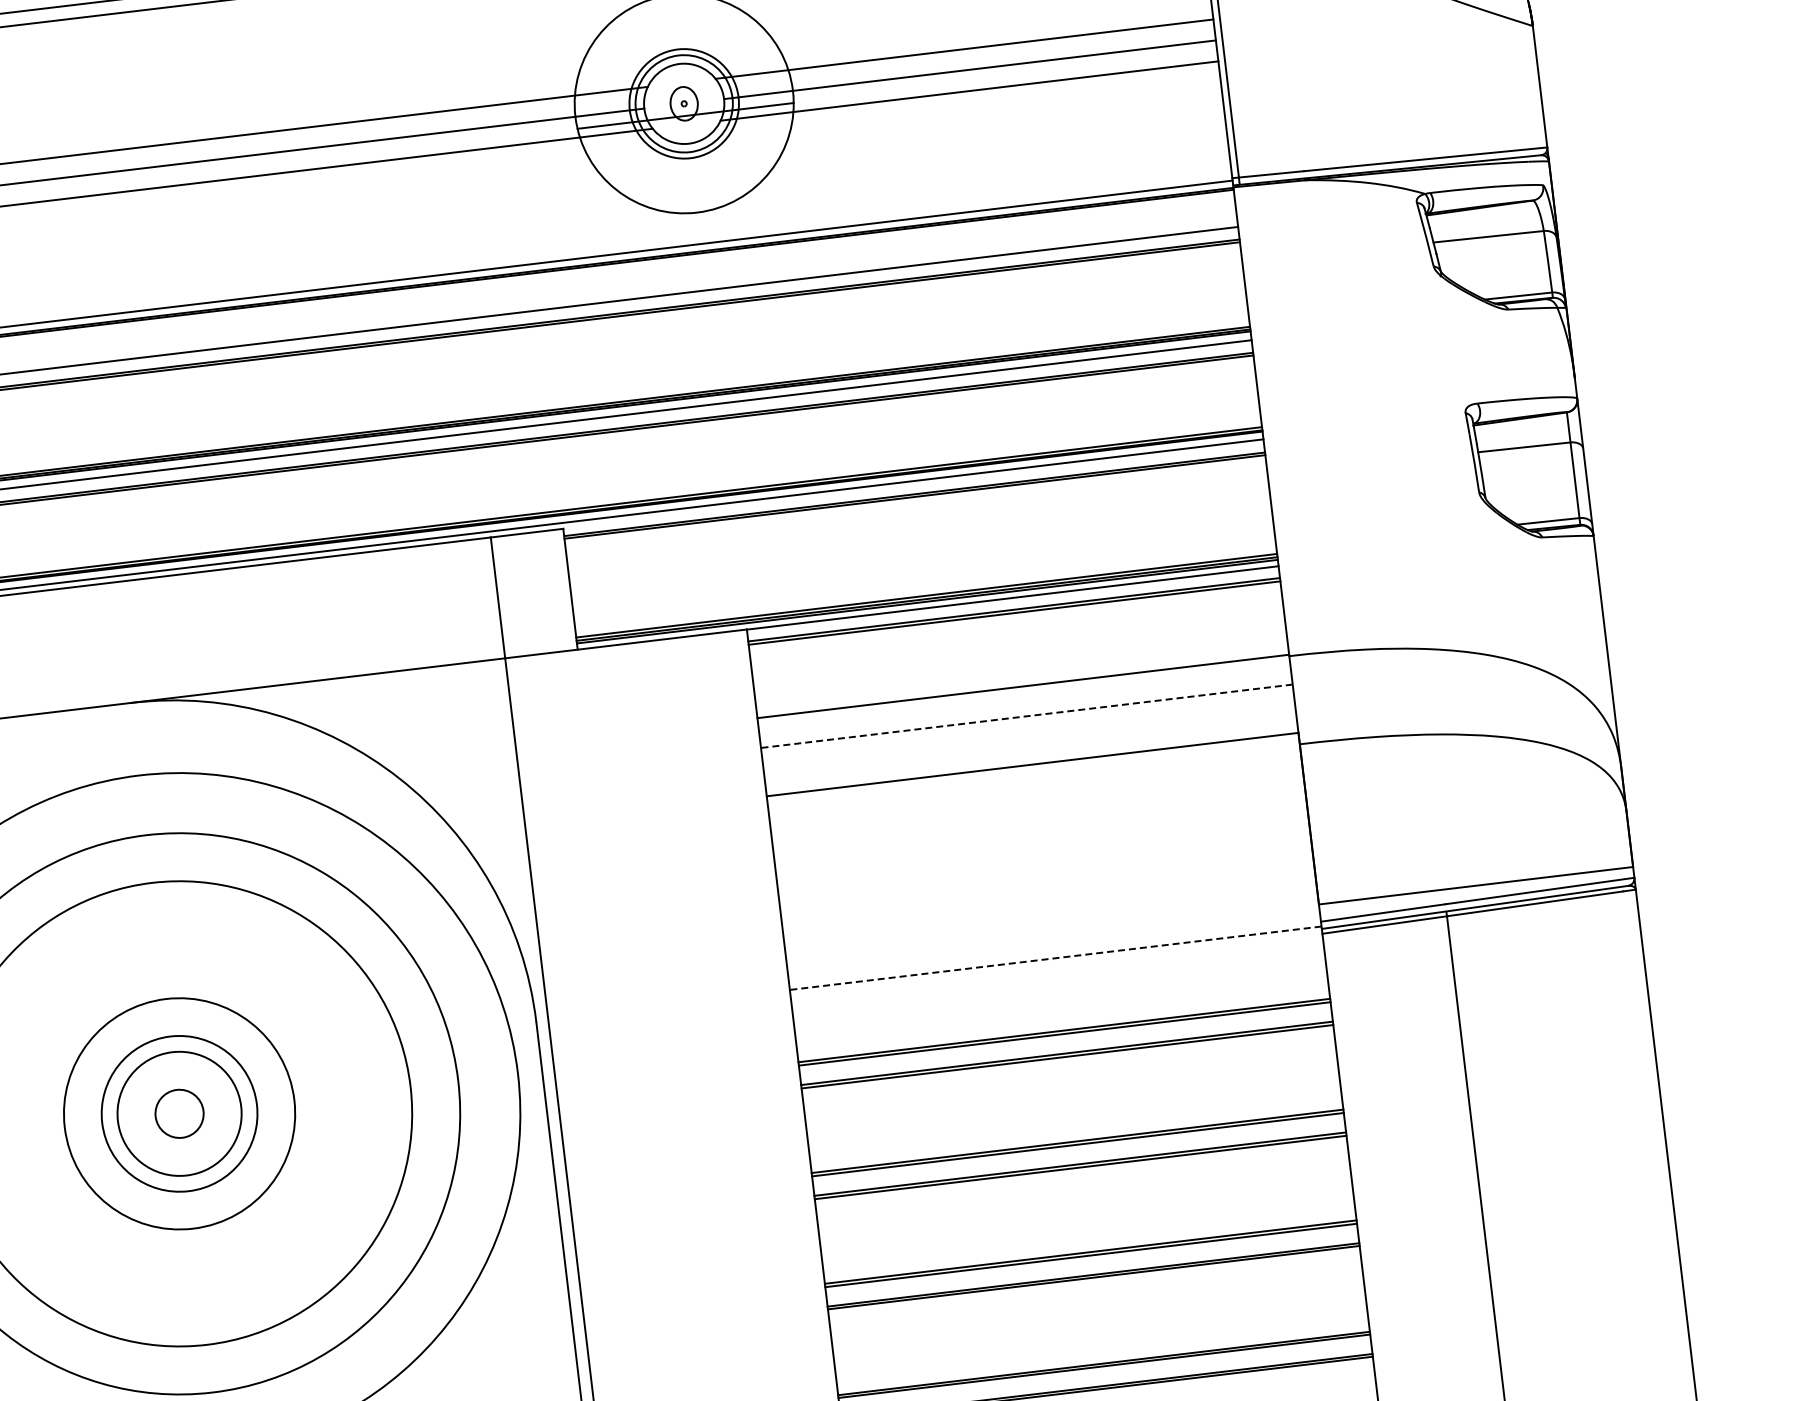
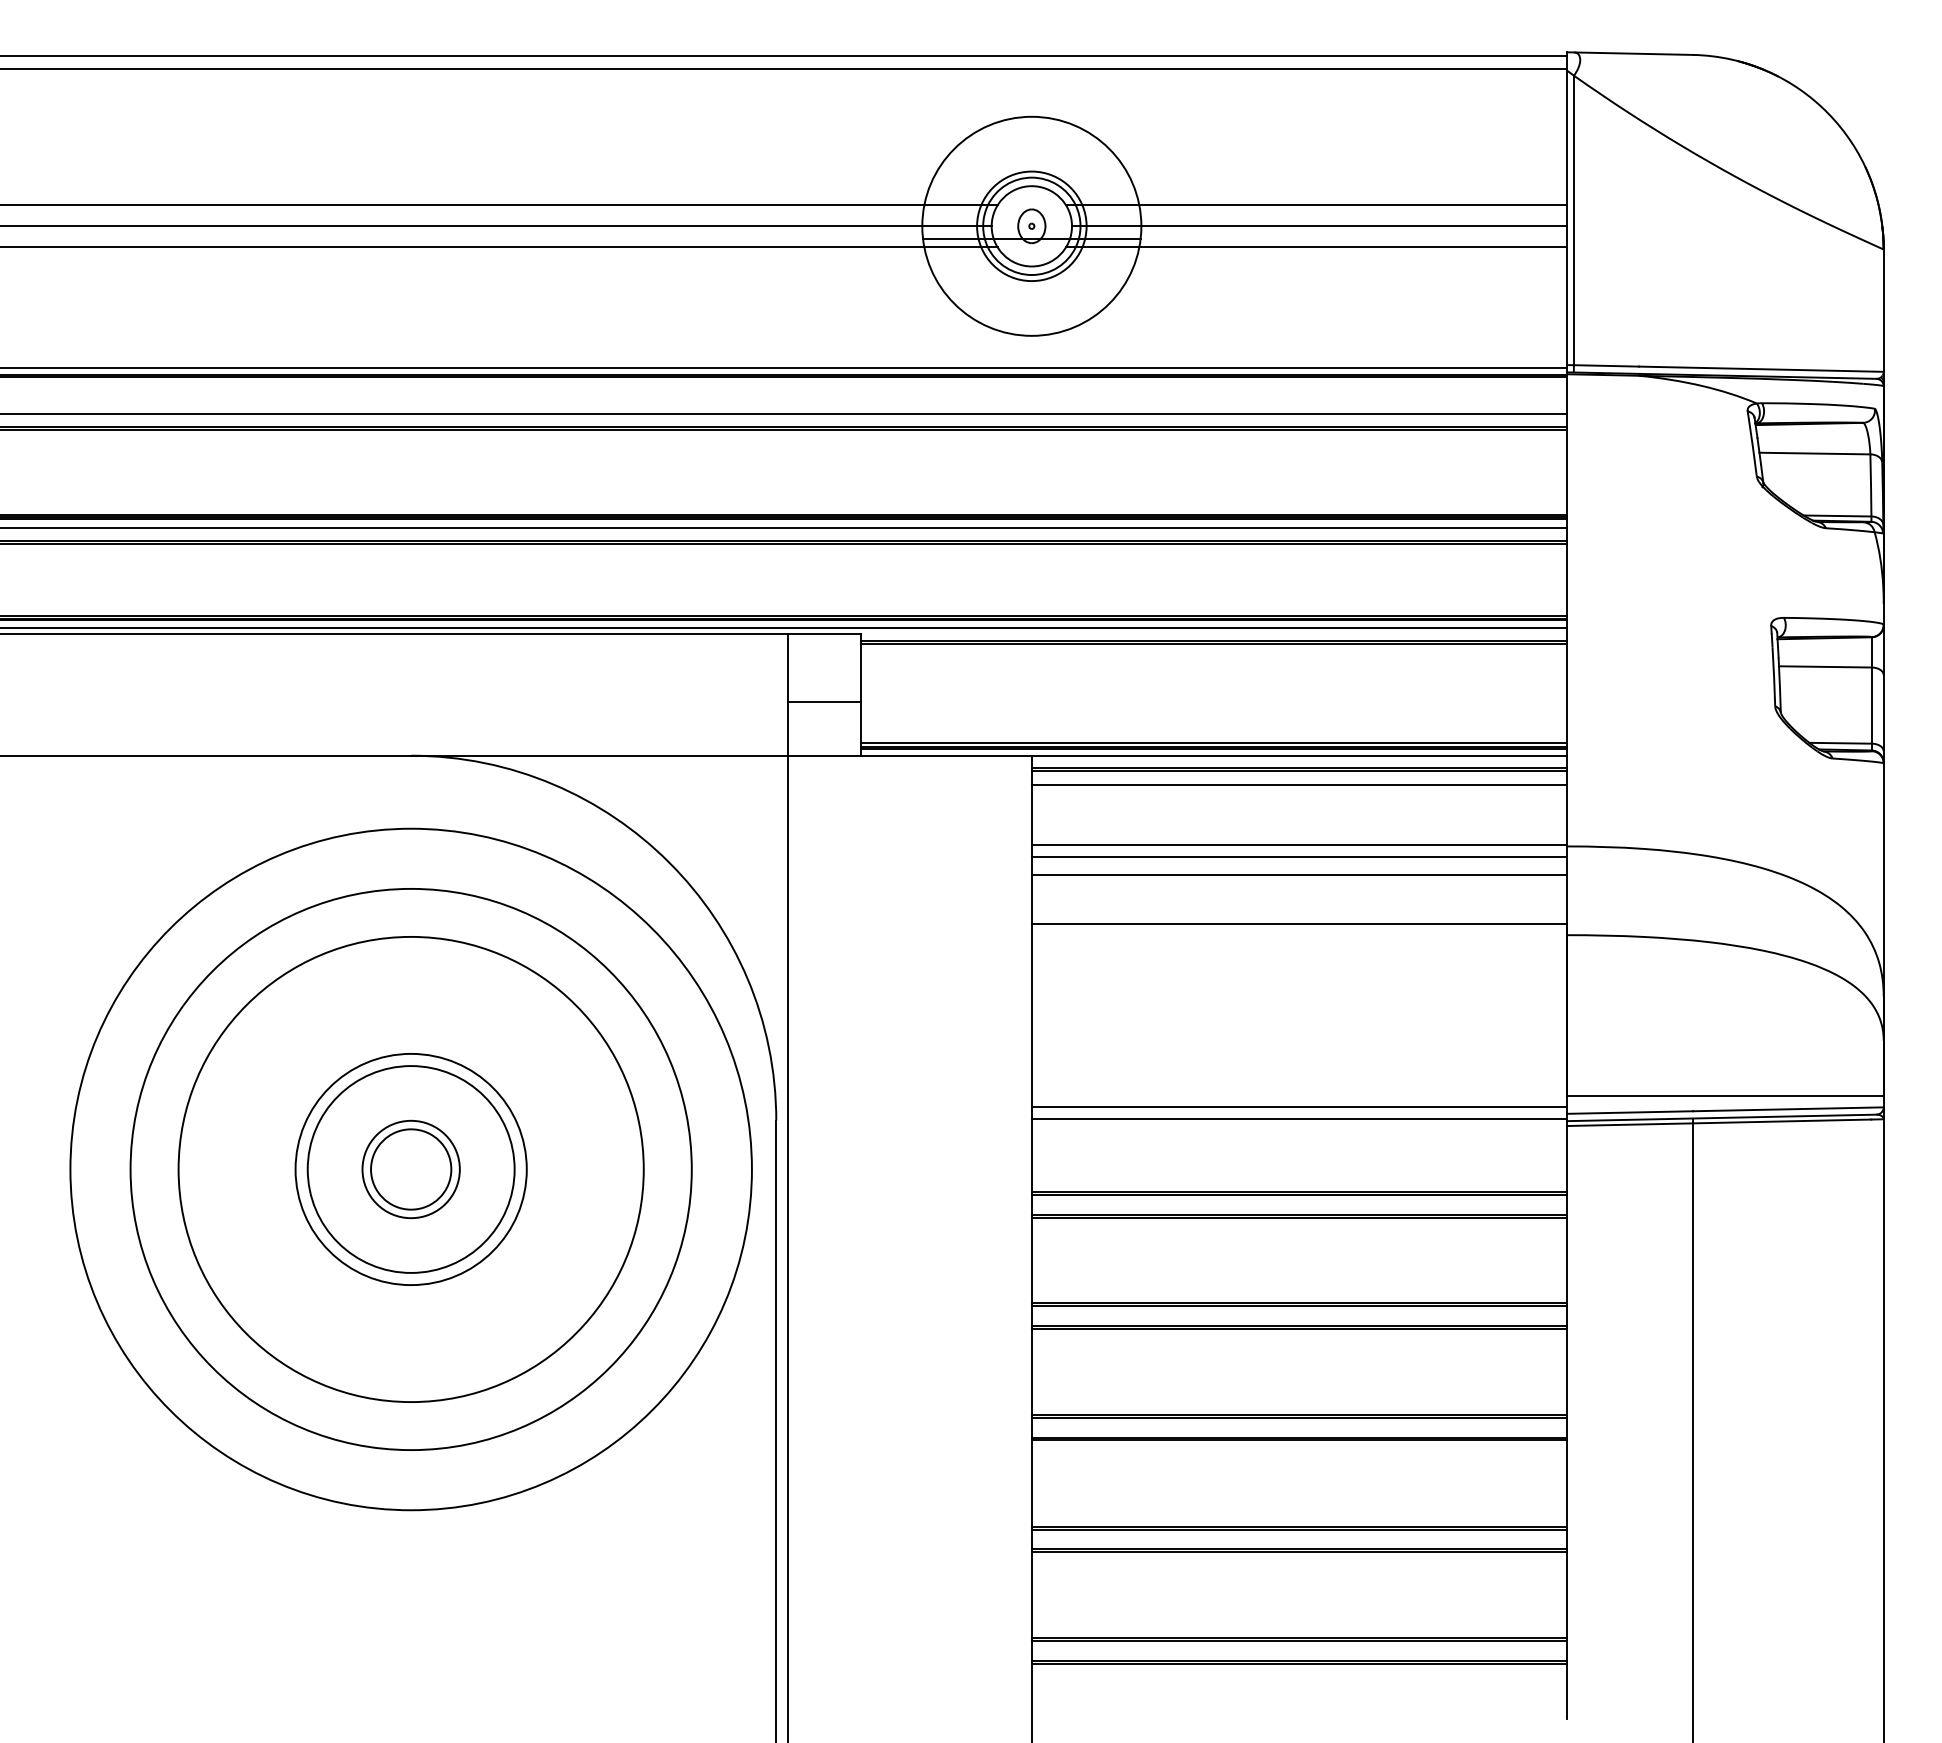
line: (534, 601) -> (824, 702), added
line: (1016, 626) -> (1299, 784), added
line: (1024, 698) -> (1299, 857), added
line: (1026, 716) -> (1299, 875), dashed -> solid
line: (1054, 946) -> (1299, 1106), added
line: (1055, 958) -> (1299, 1118), dashed -> solid
circle: (178, 1113) -> (410, 1169), size x0.62
circle: (178, 1113) -> (410, 1169), size x1.67
circle: (179, 1113) -> (411, 1169), size x1.67

